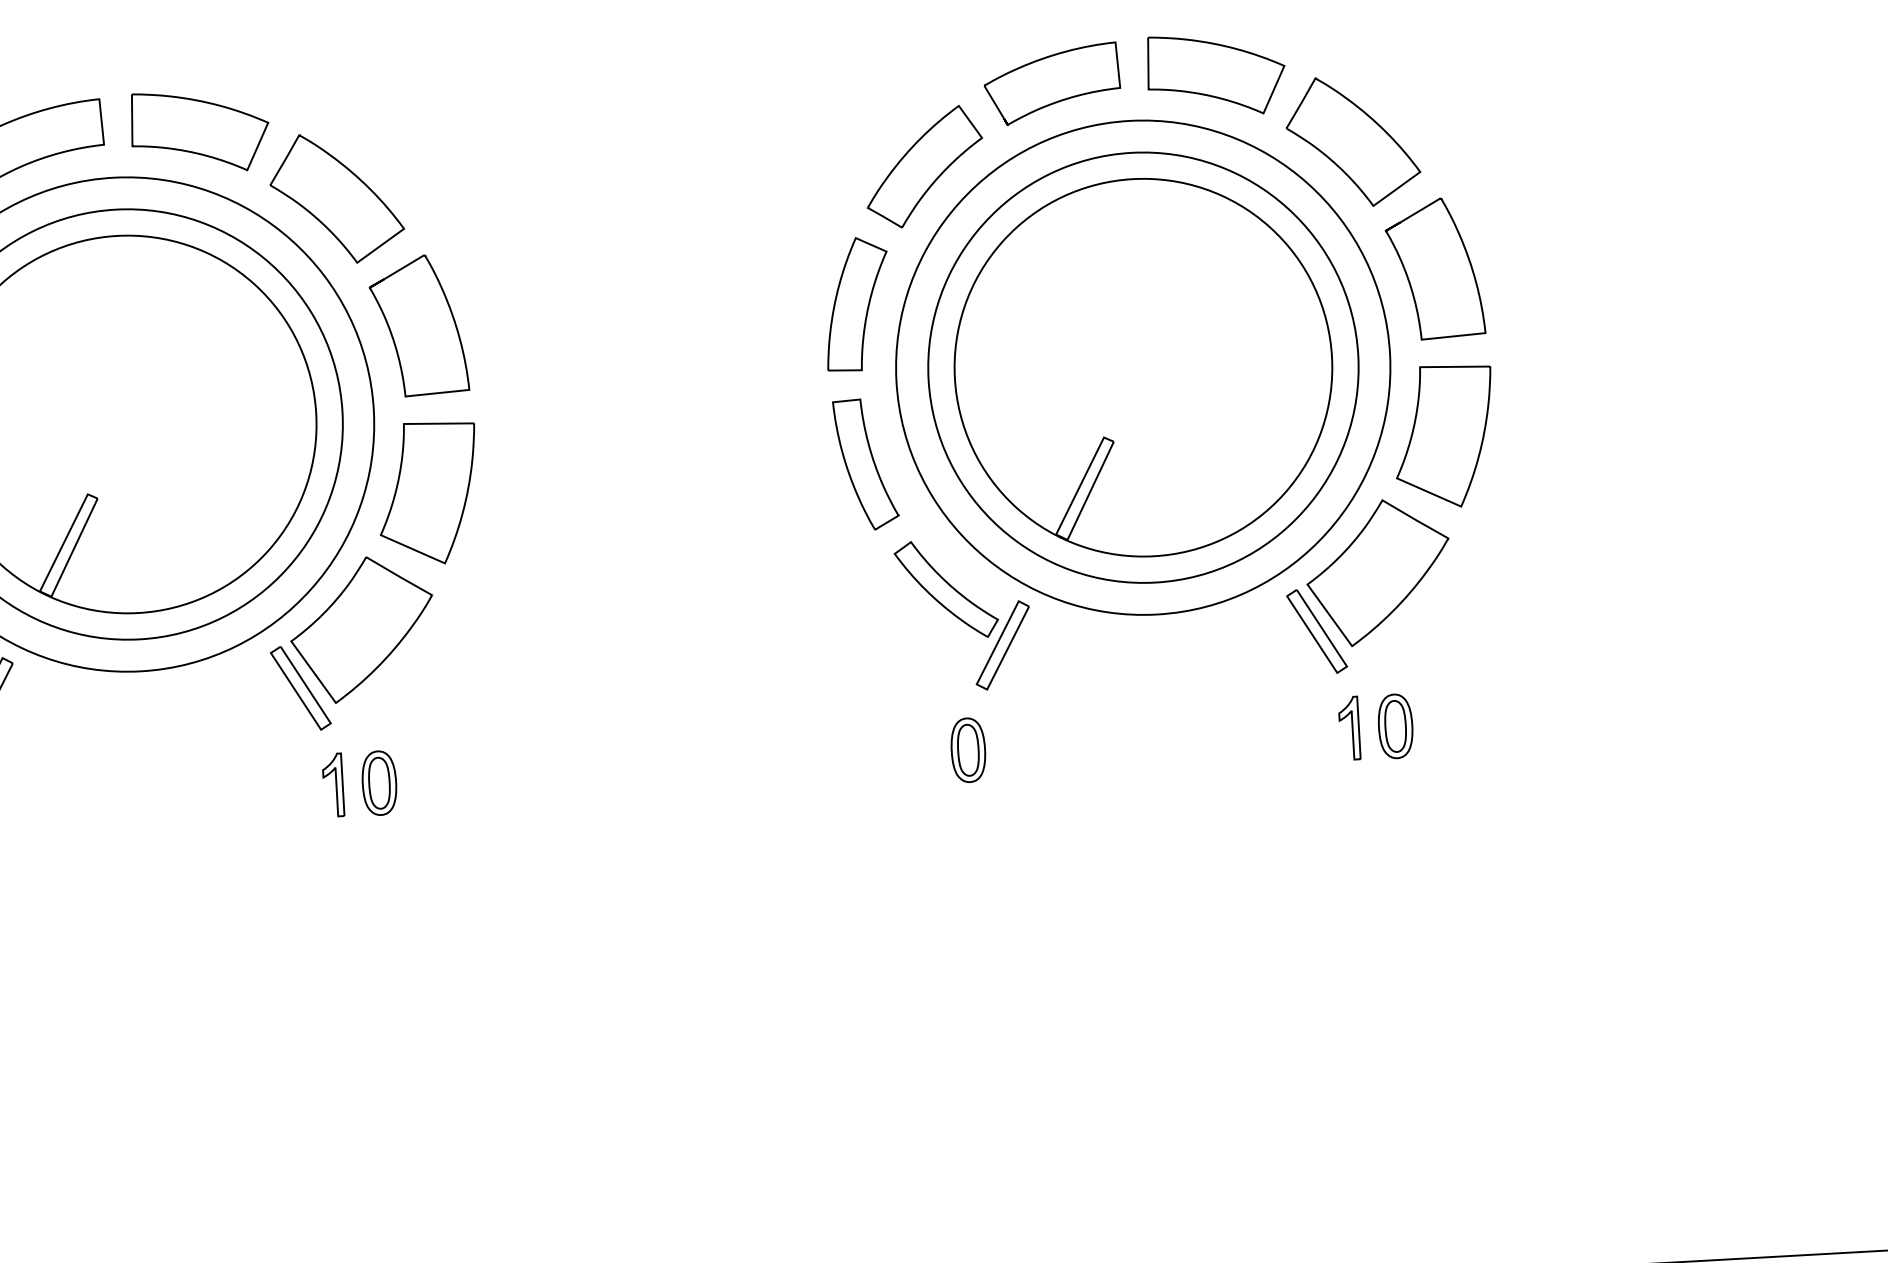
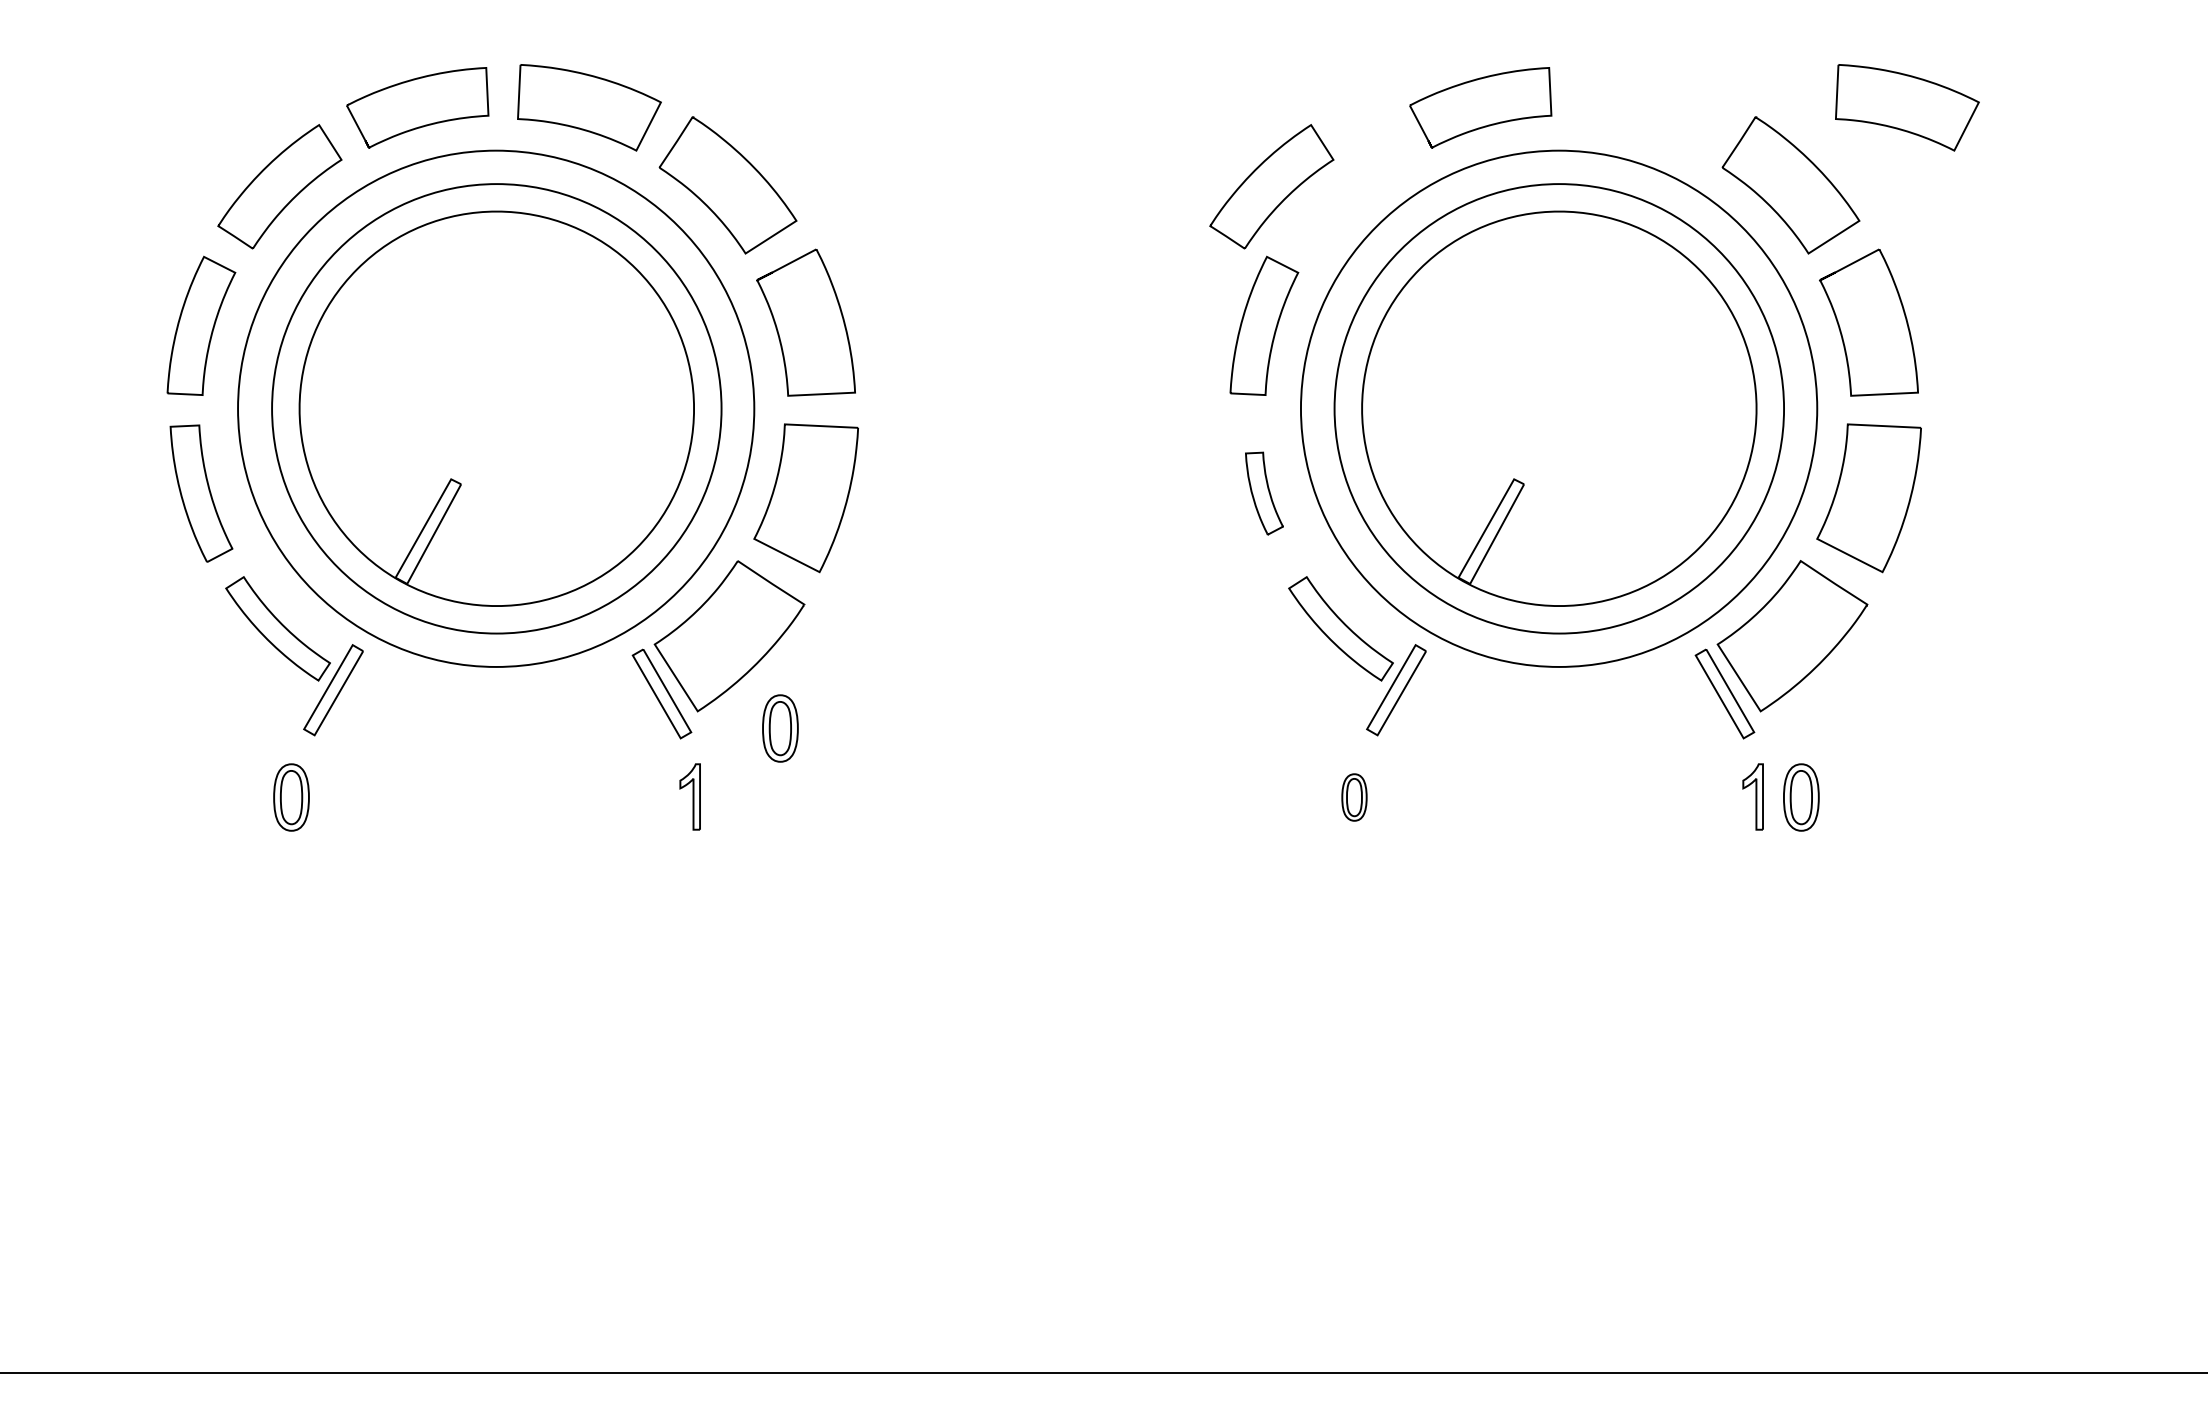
part: (1216, 74) -> (1907, 107), moved
part: (924, 166) -> (1271, 186), moved
part: (866, 464) -> (1264, 493), size x0.6
part: (968, 750) -> (1354, 797), size x0.7
part: (379, 783) -> (780, 728), moved

